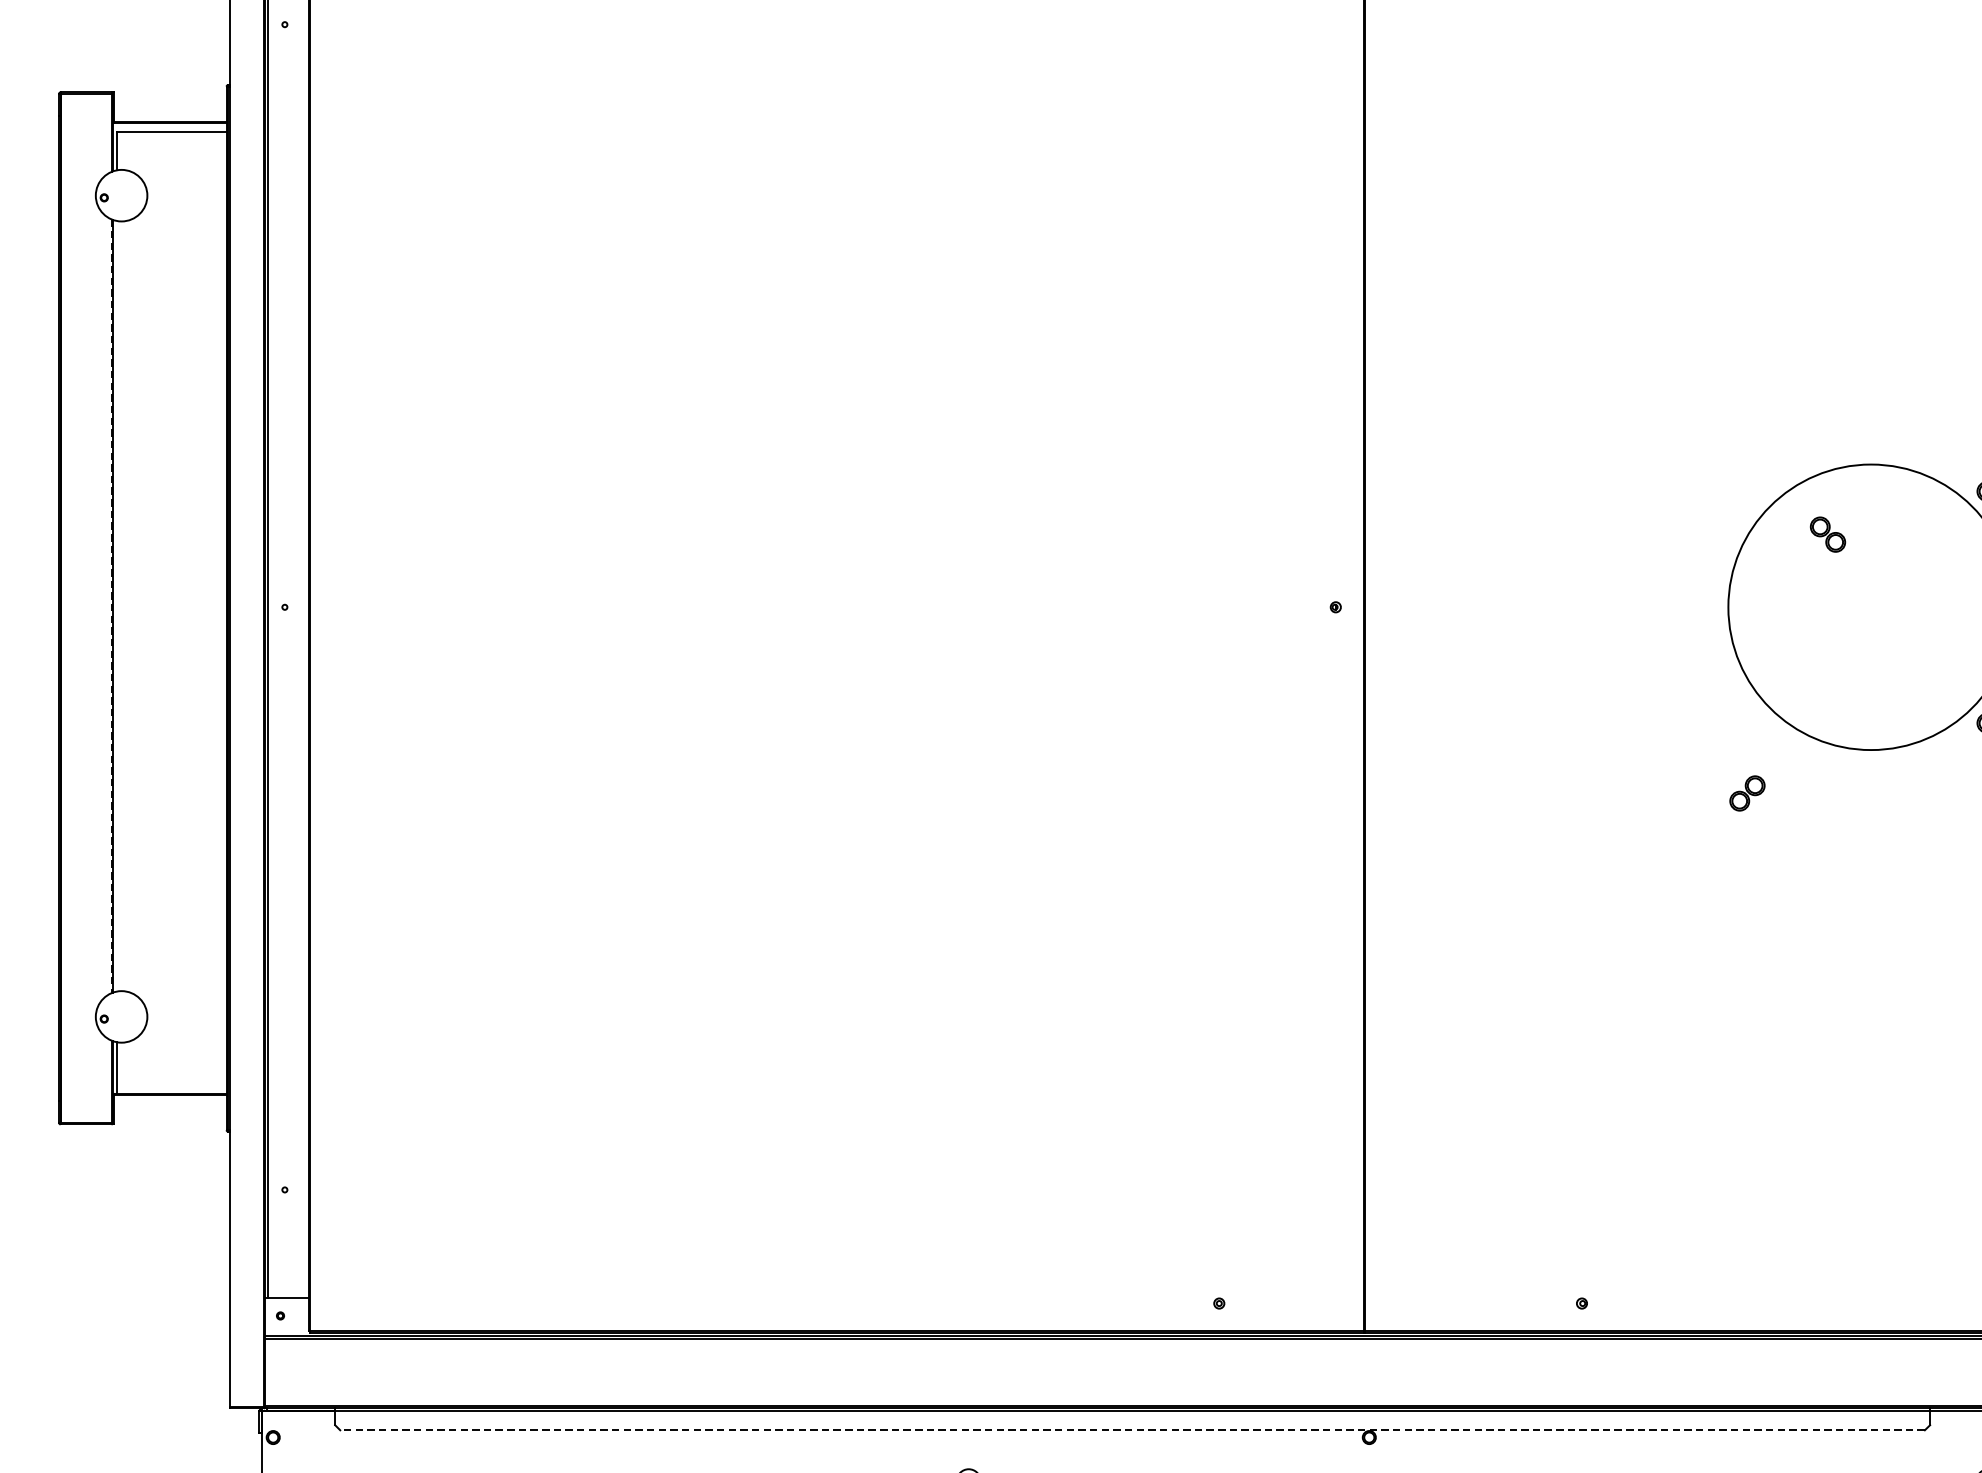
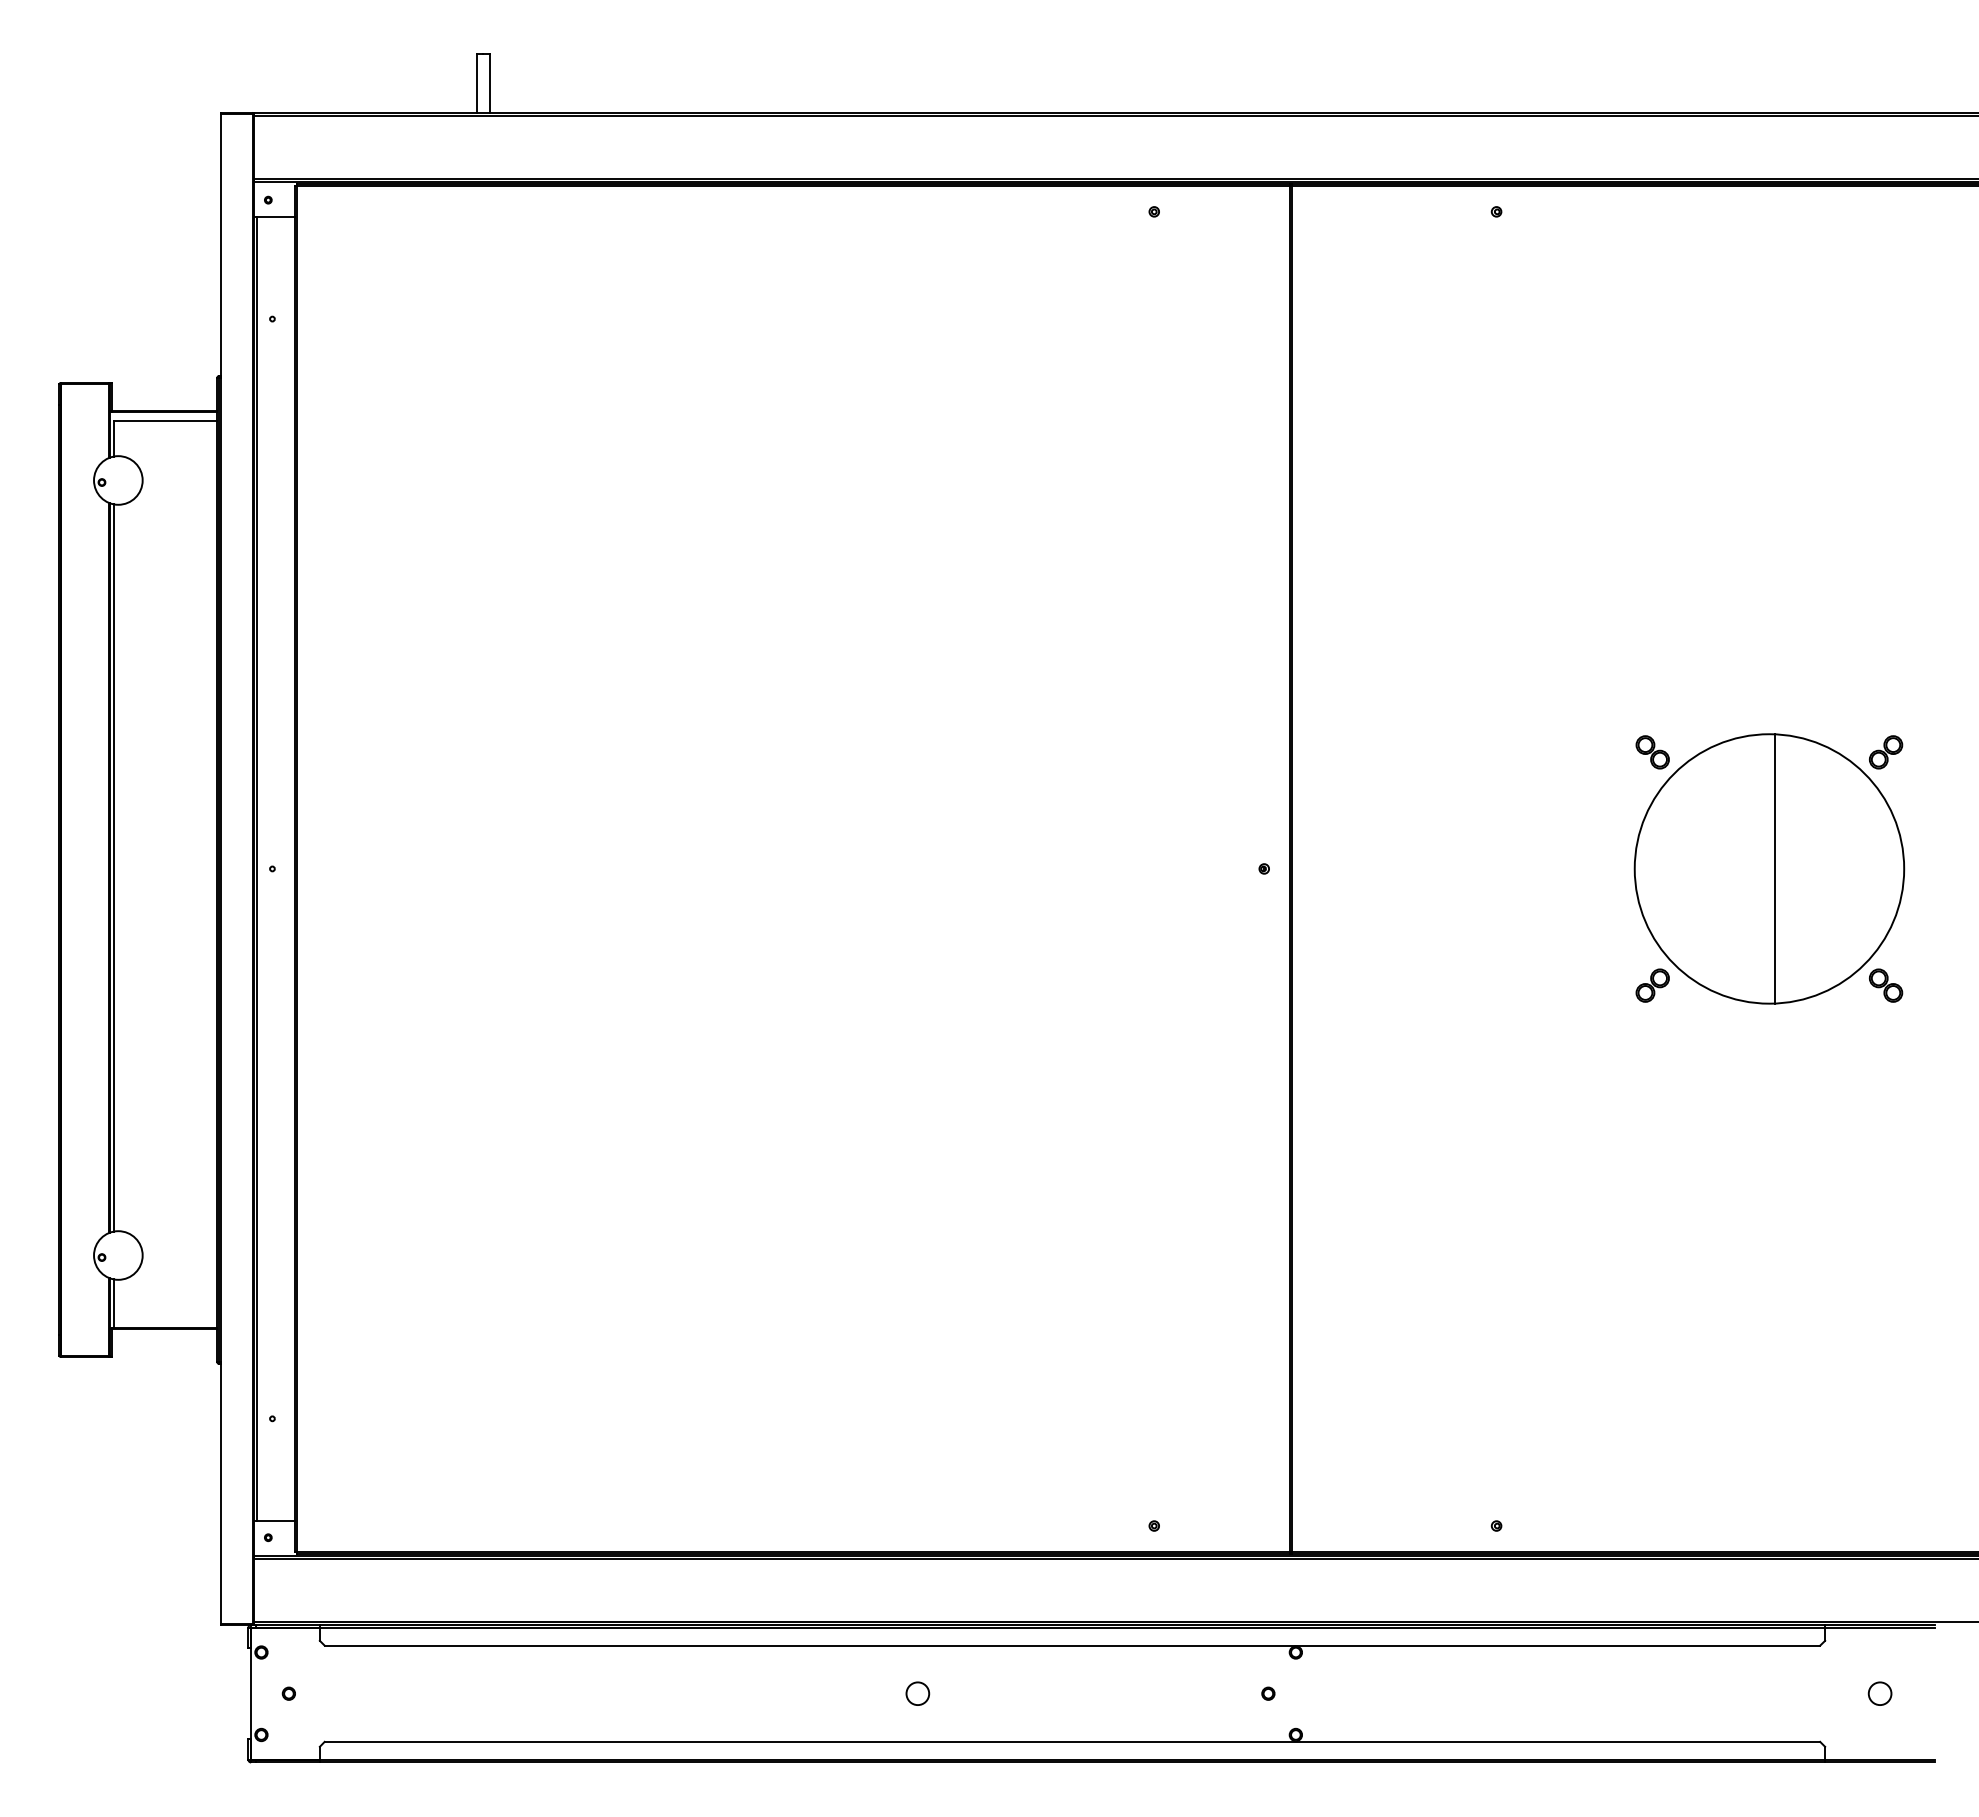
part: (1827, 534) -> (1652, 752), moved
line: (117, 605) -> (114, 867), added
line: (111, 606) -> (108, 868), dashed -> solid
line: (1876, 606) -> (1774, 868), added
part: (1747, 793) -> (1652, 985), moved
line: (1132, 1430) -> (1072, 1645), dashed -> solid

